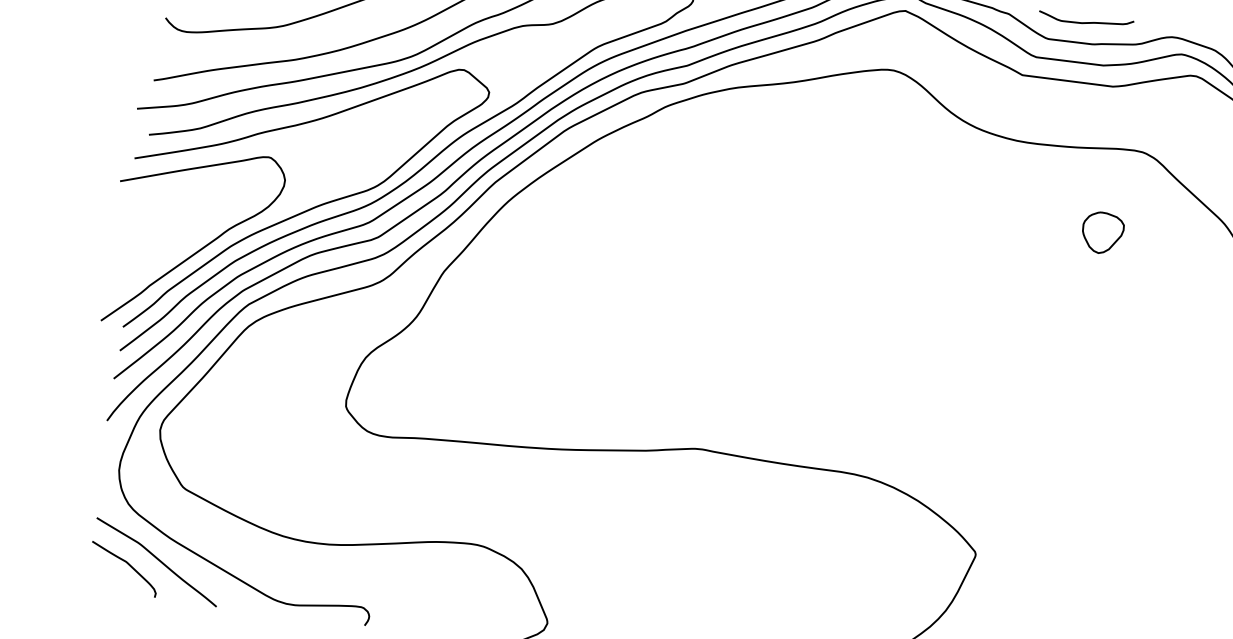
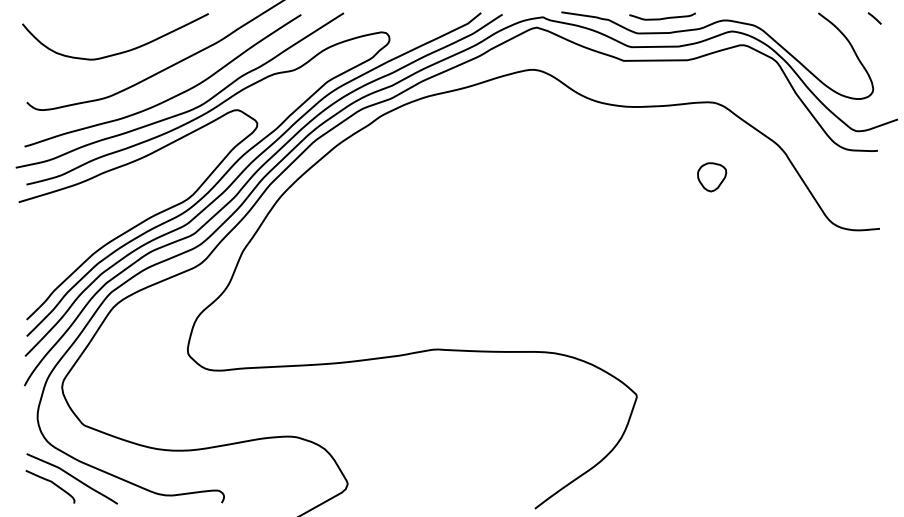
part: (1103, 233) -> (712, 177), moved
curve: (201, 247) -> (73, 257), removed

